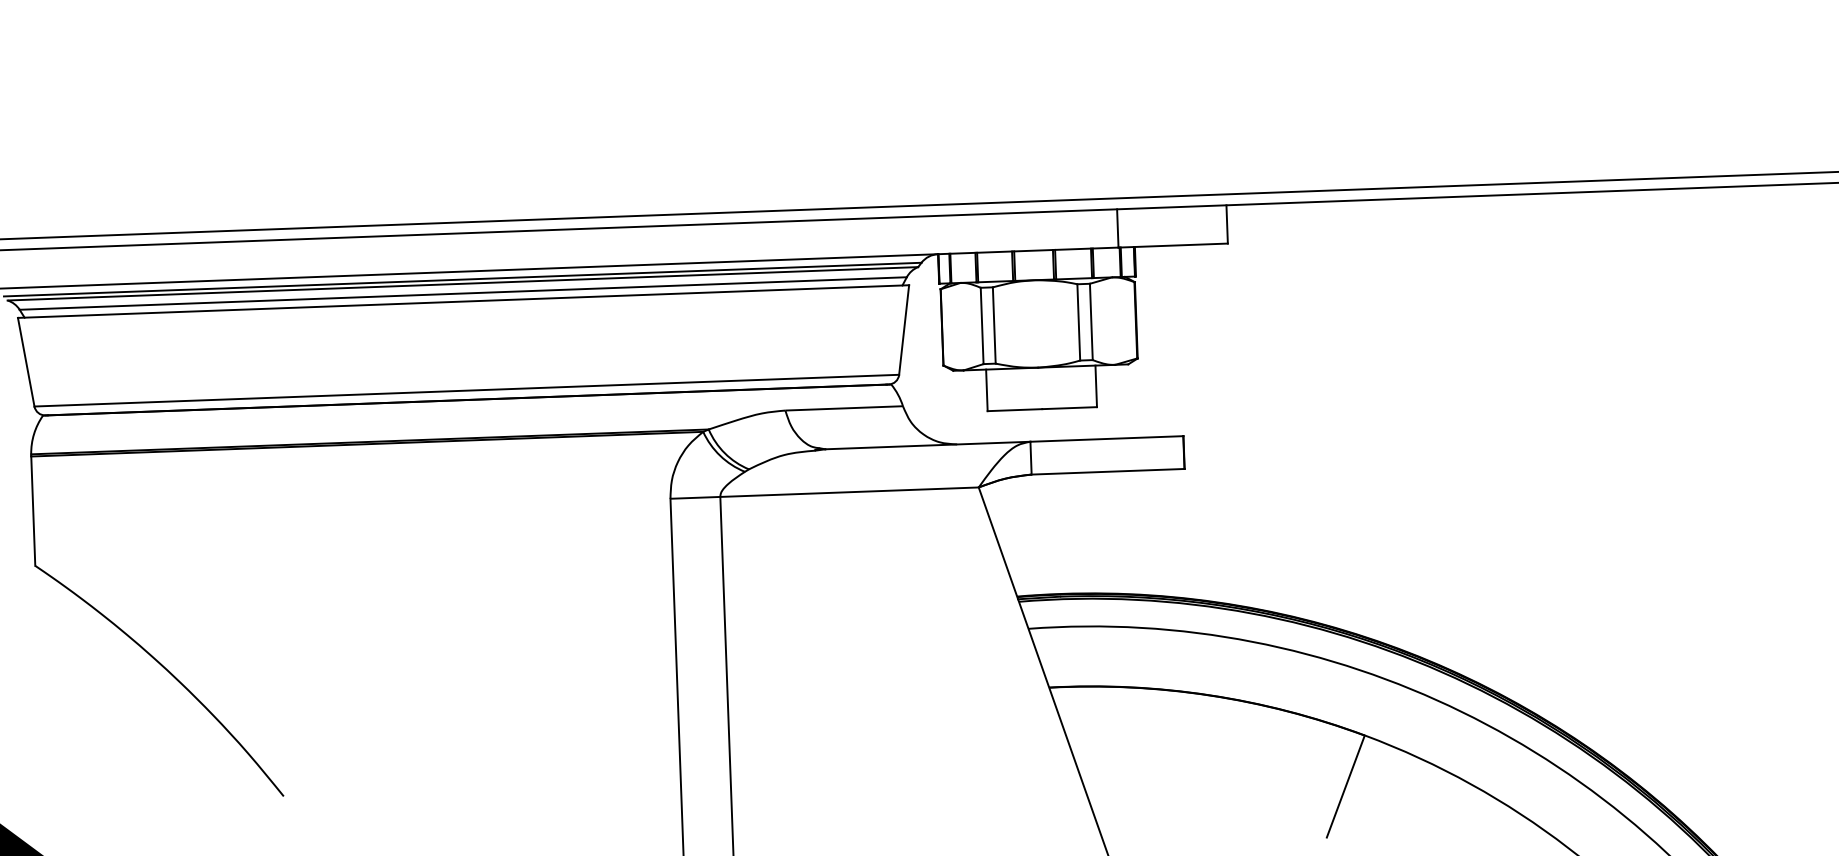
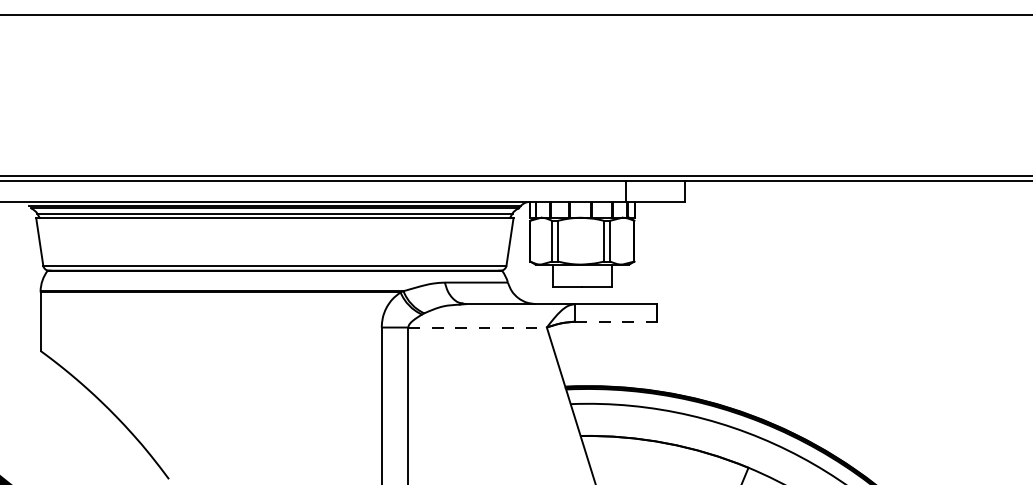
line: (1108, 471) -> (616, 321), solid -> dashed
line: (851, 492) -> (478, 327), solid -> dashed

